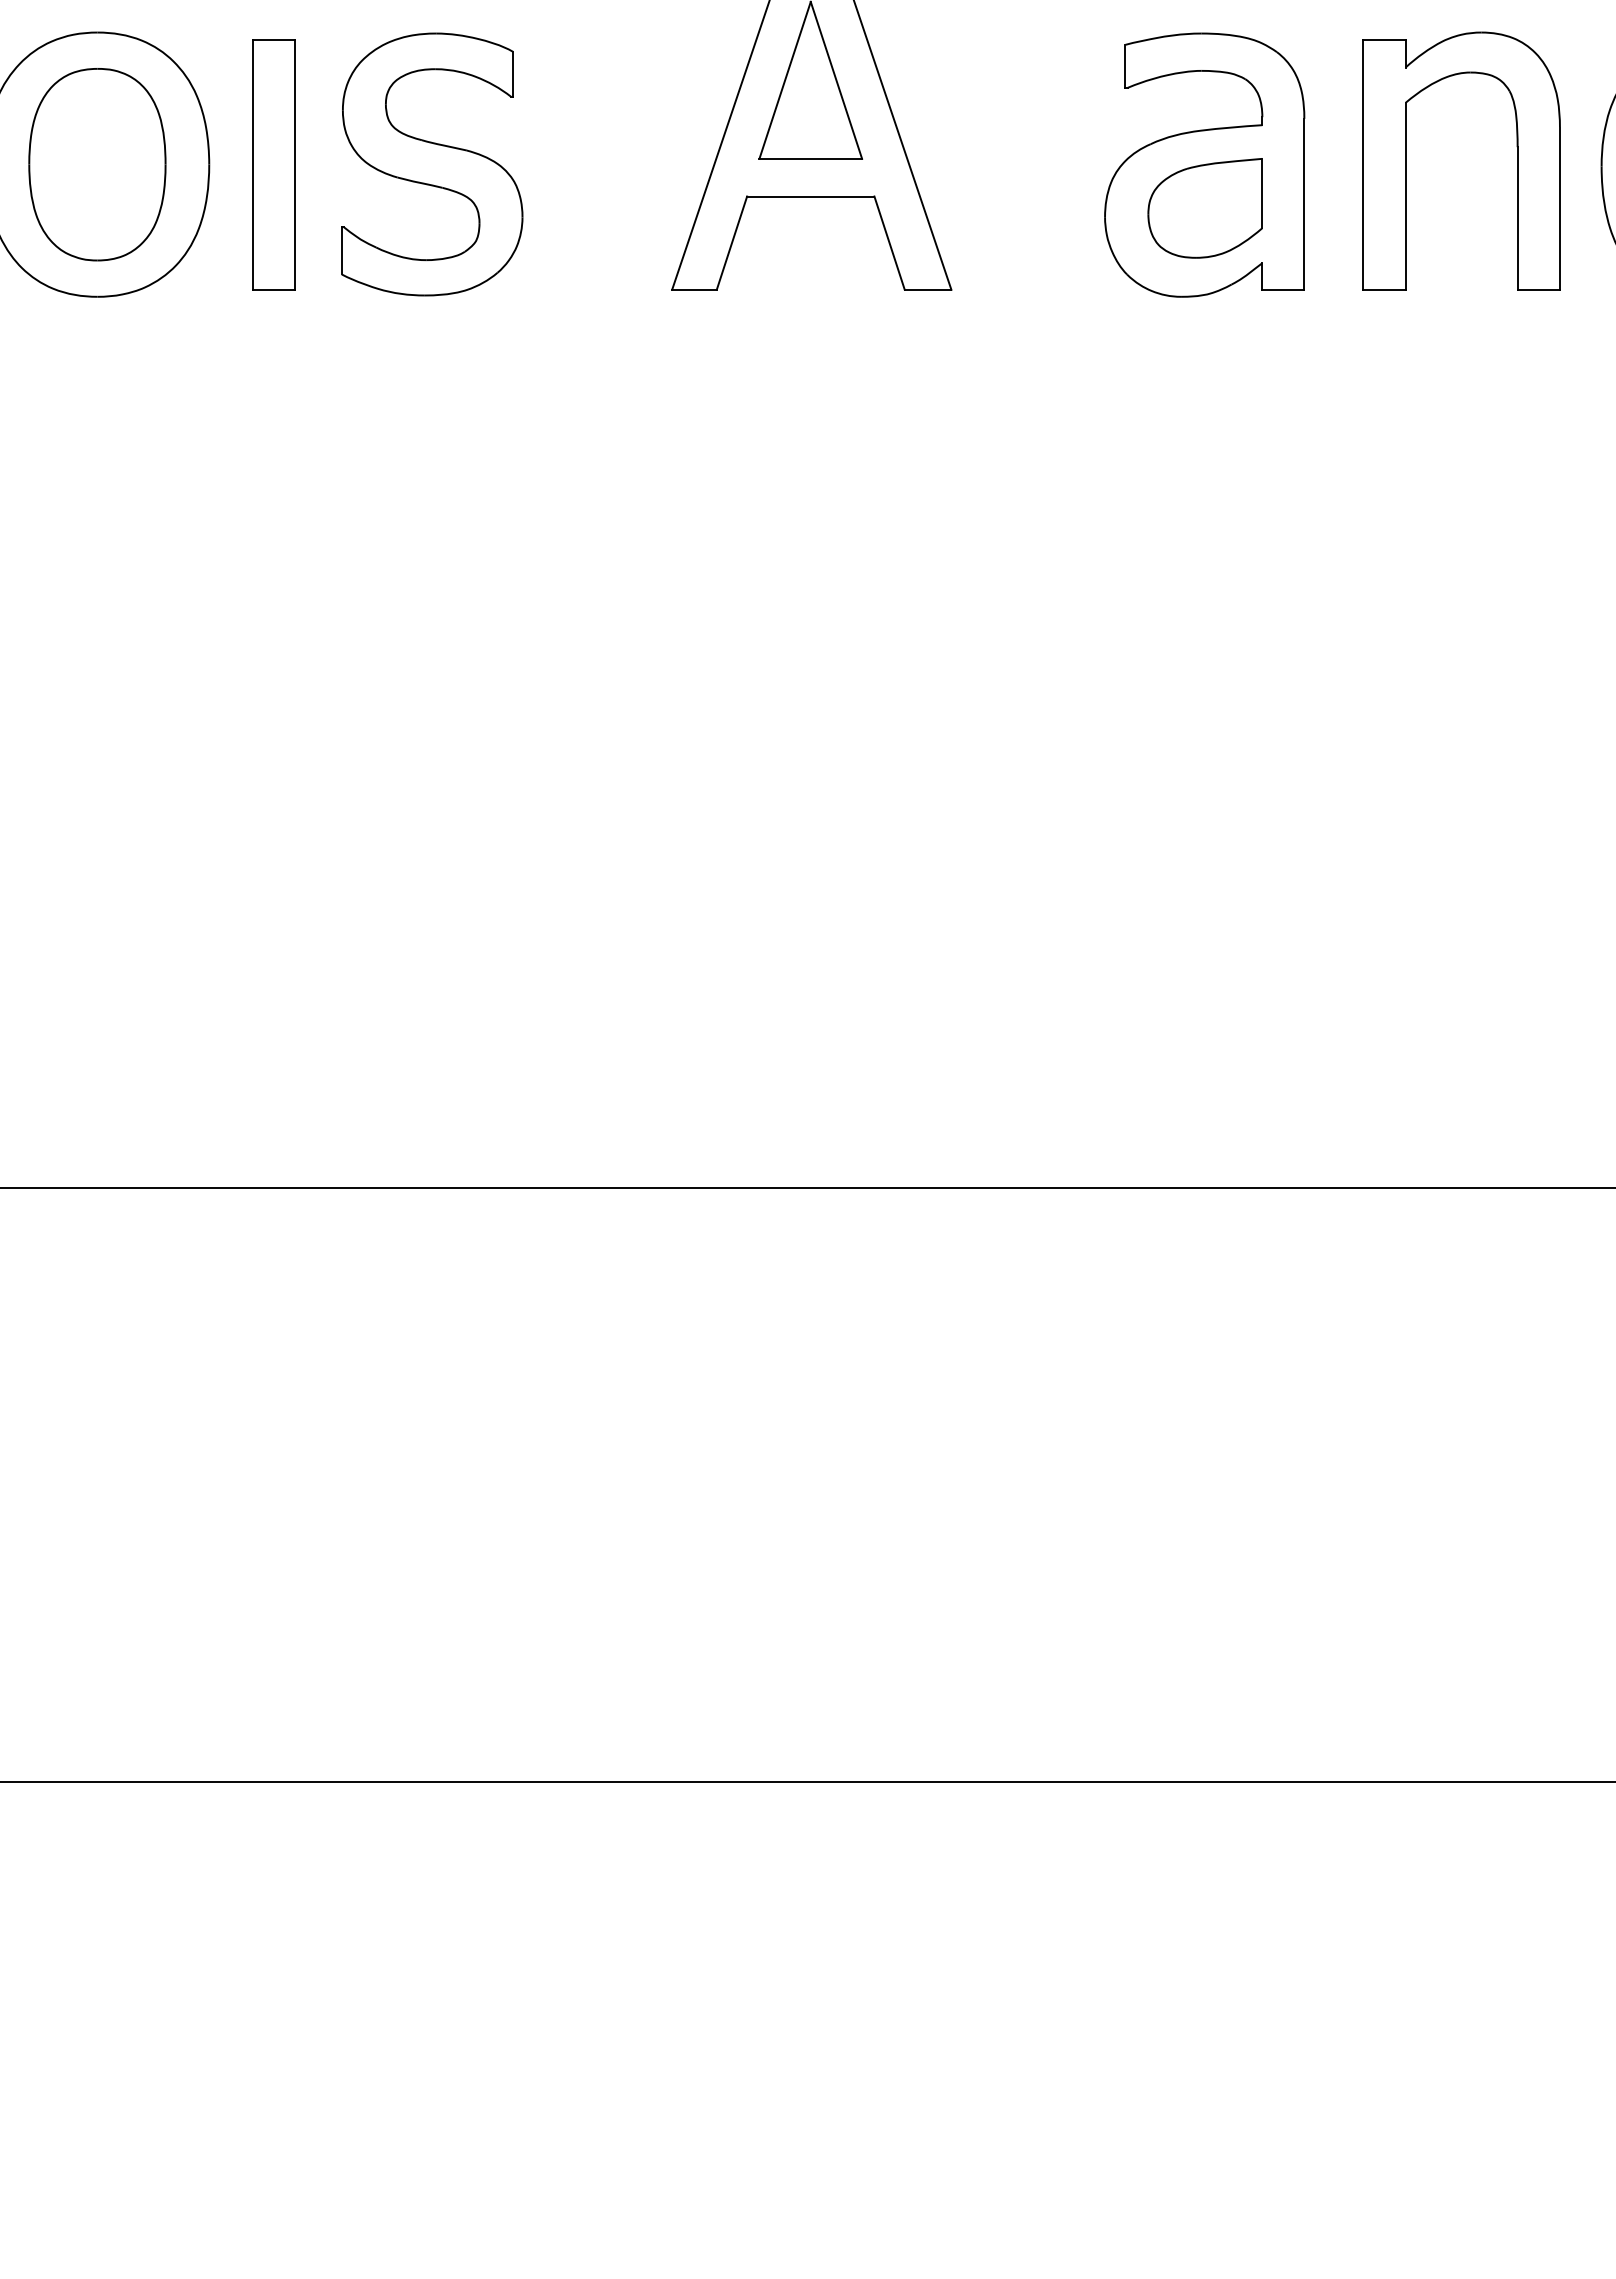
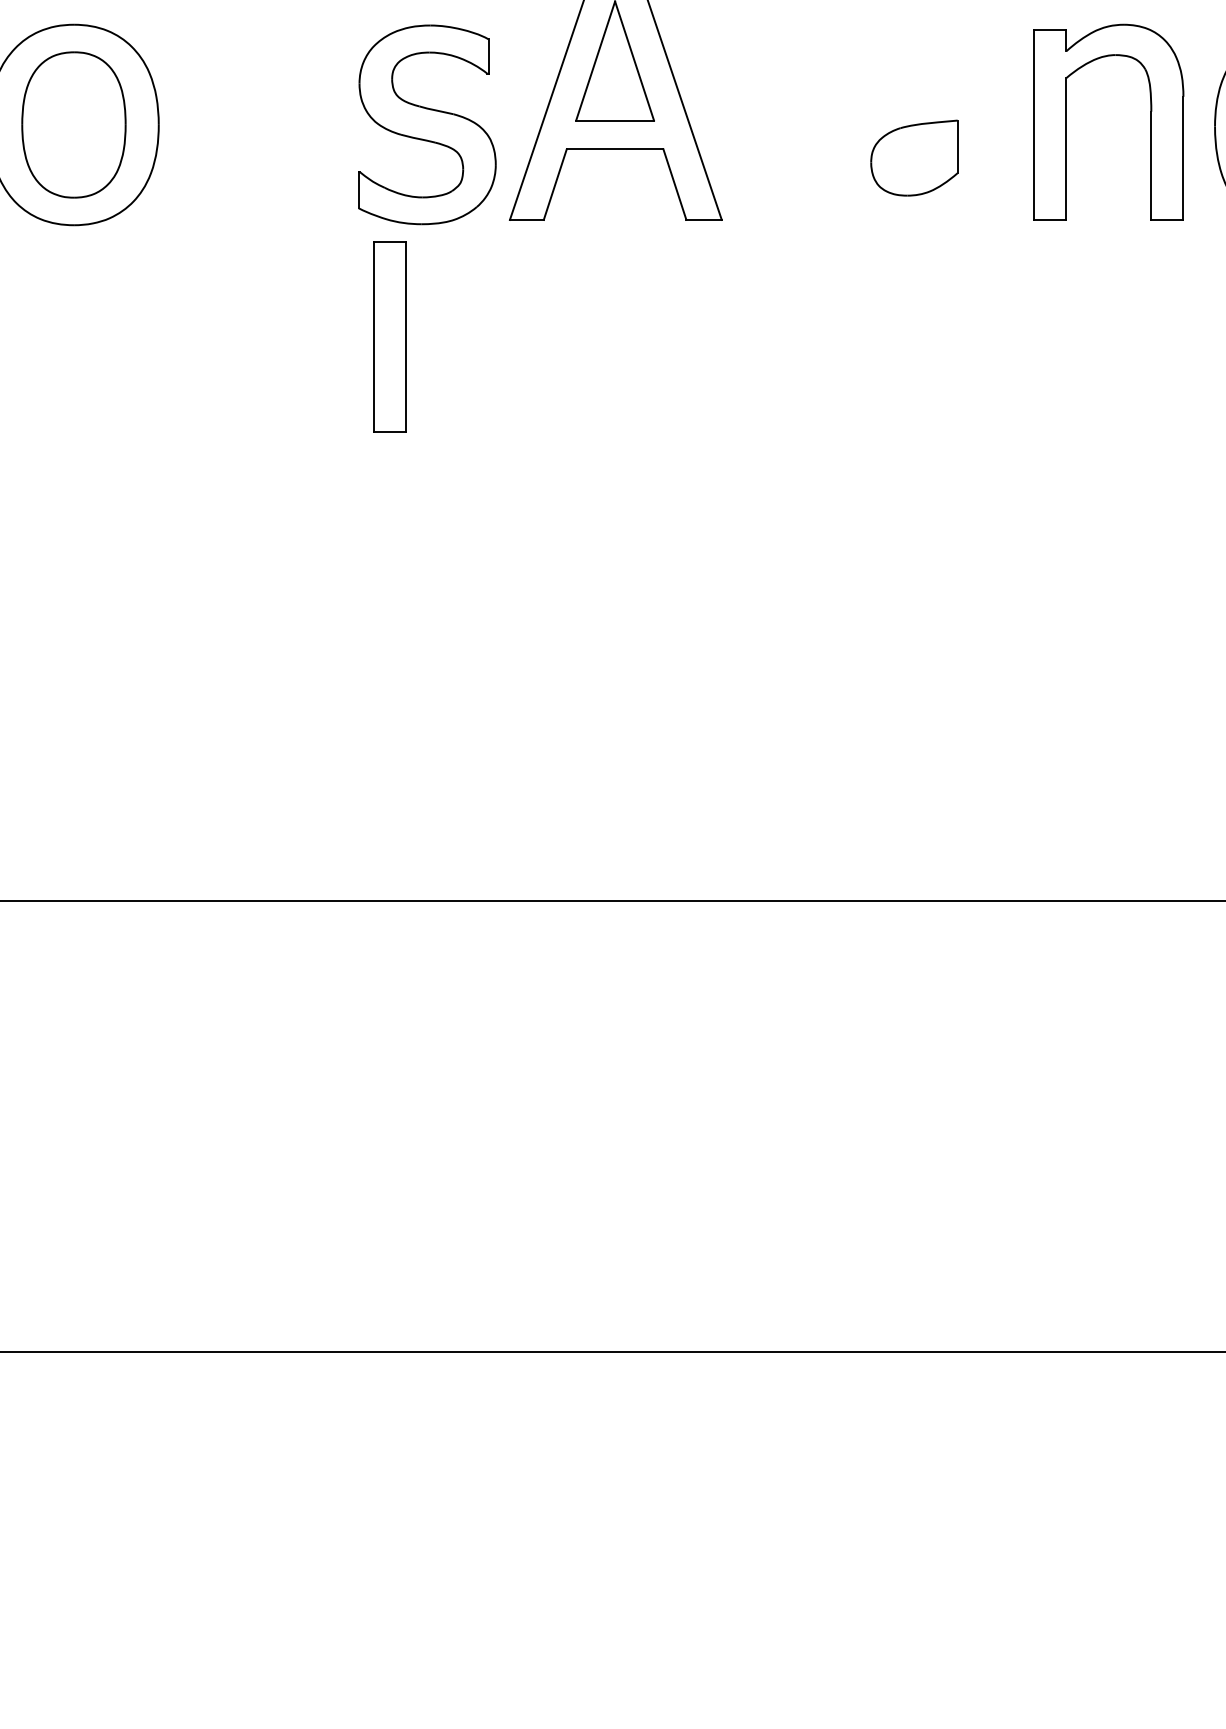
part: (273, 164) -> (389, 337), moved
part: (432, 164) -> (427, 124), moved
part: (1204, 164) -> (913, 124), removed

